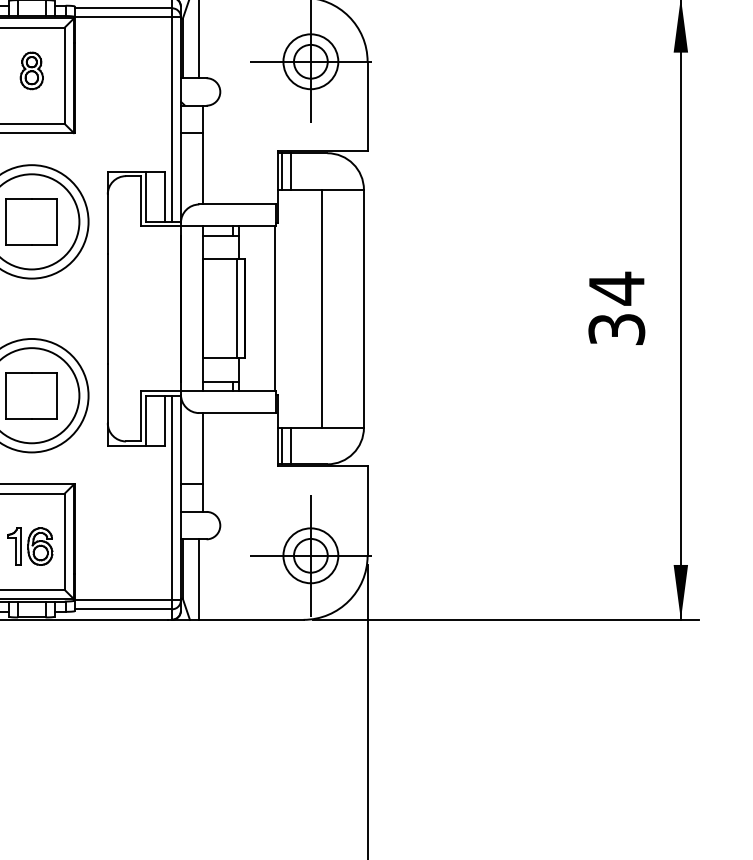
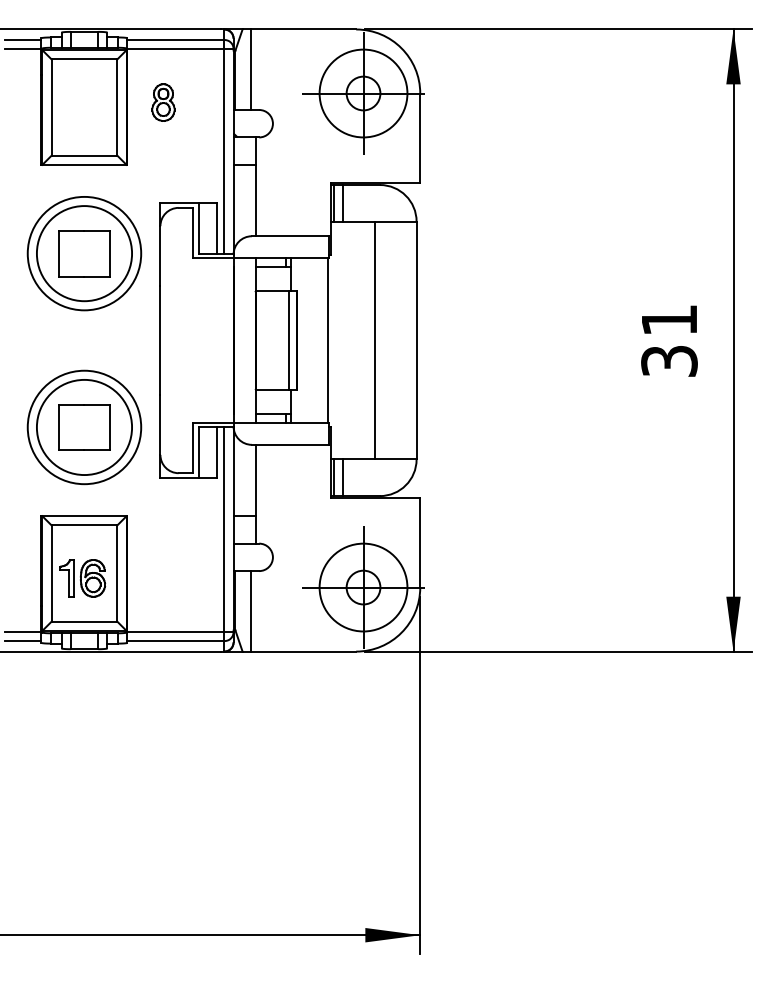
circle: (310, 61) -> (363, 93), size x1.6
part: (31, 70) -> (163, 102), moved
text: (616, 288) -> (669, 320), 34 -> 31
circle: (310, 555) -> (363, 587), size x1.6

